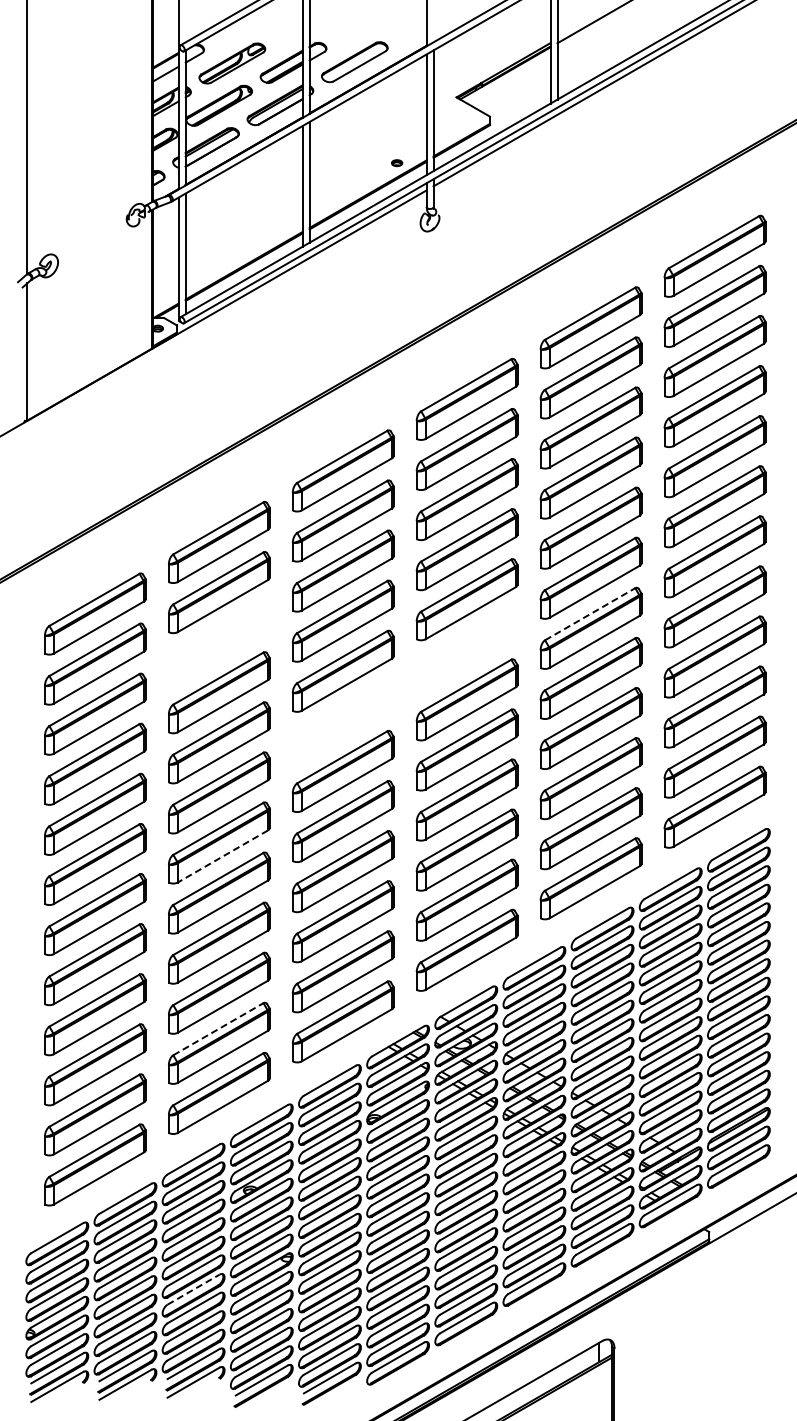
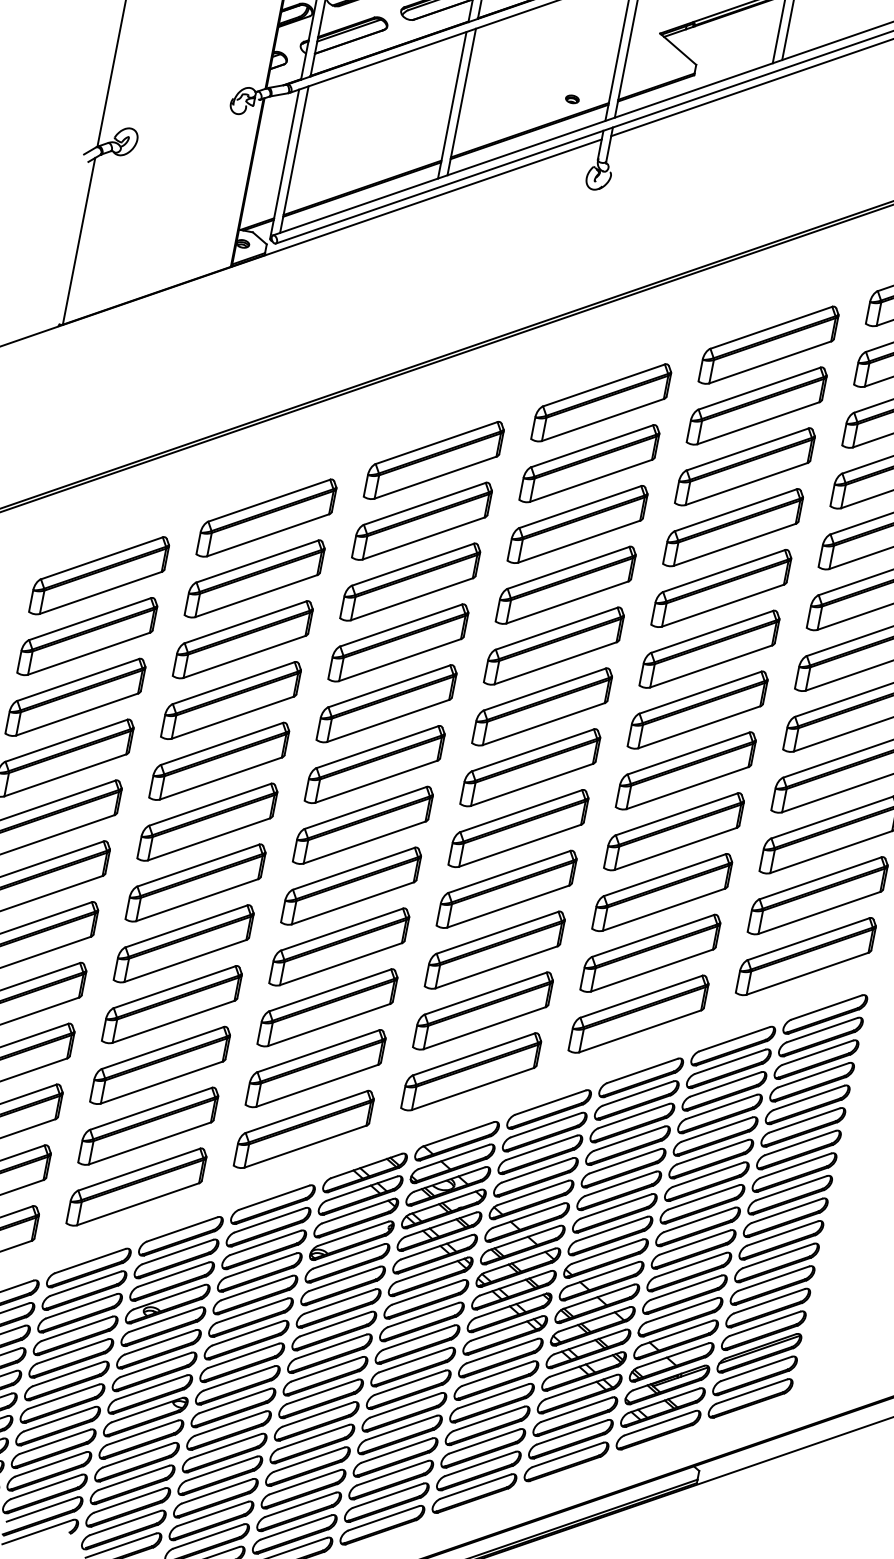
line: (590, 614) -> (700, 693), dashed -> solid
part: (219, 642) -> (243, 639), added
part: (466, 649) -> (541, 706), added
part: (342, 720) -> (374, 763), added
line: (222, 856) -> (196, 900), dashed -> solid
line: (218, 1028) -> (151, 1107), dashed -> solid
line: (194, 1289) -> (60, 1419), dashed -> solid

